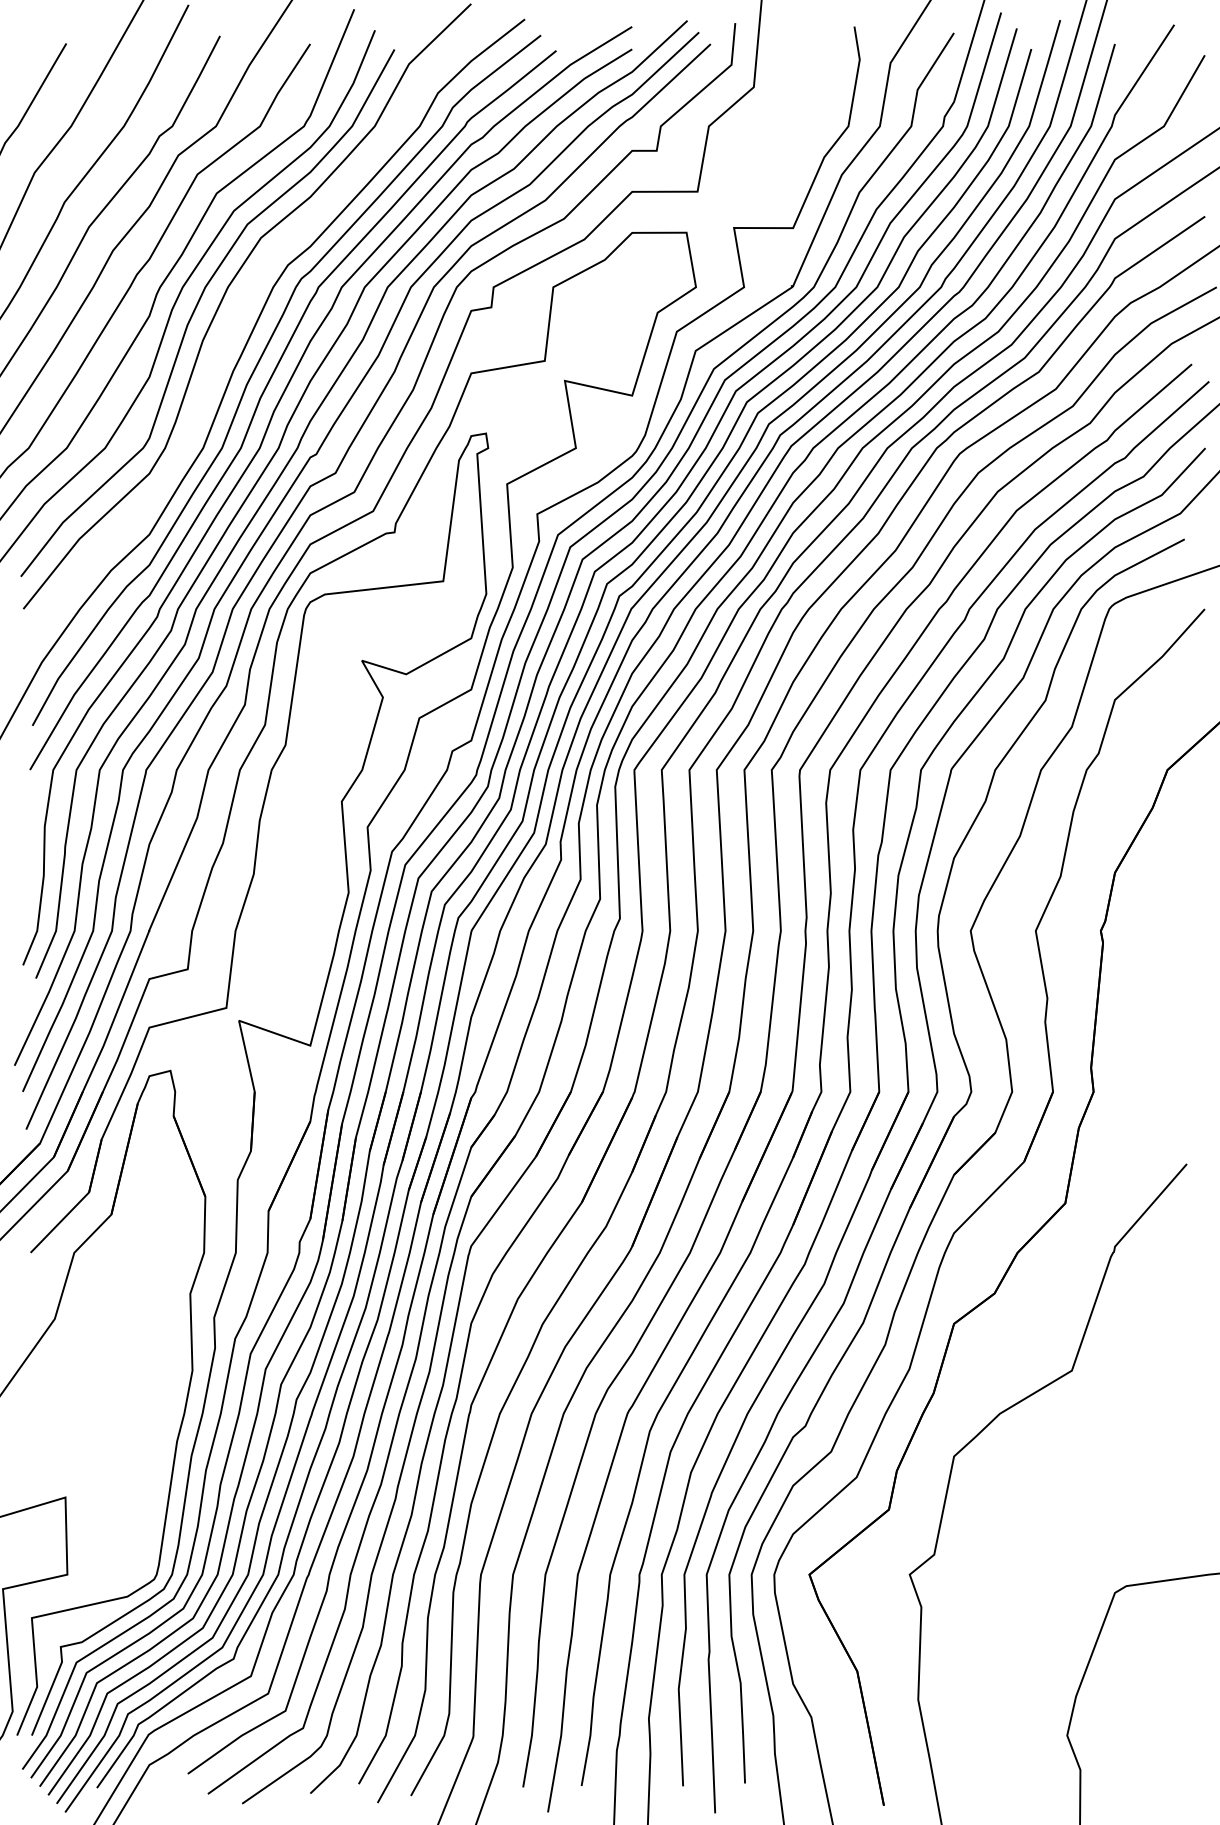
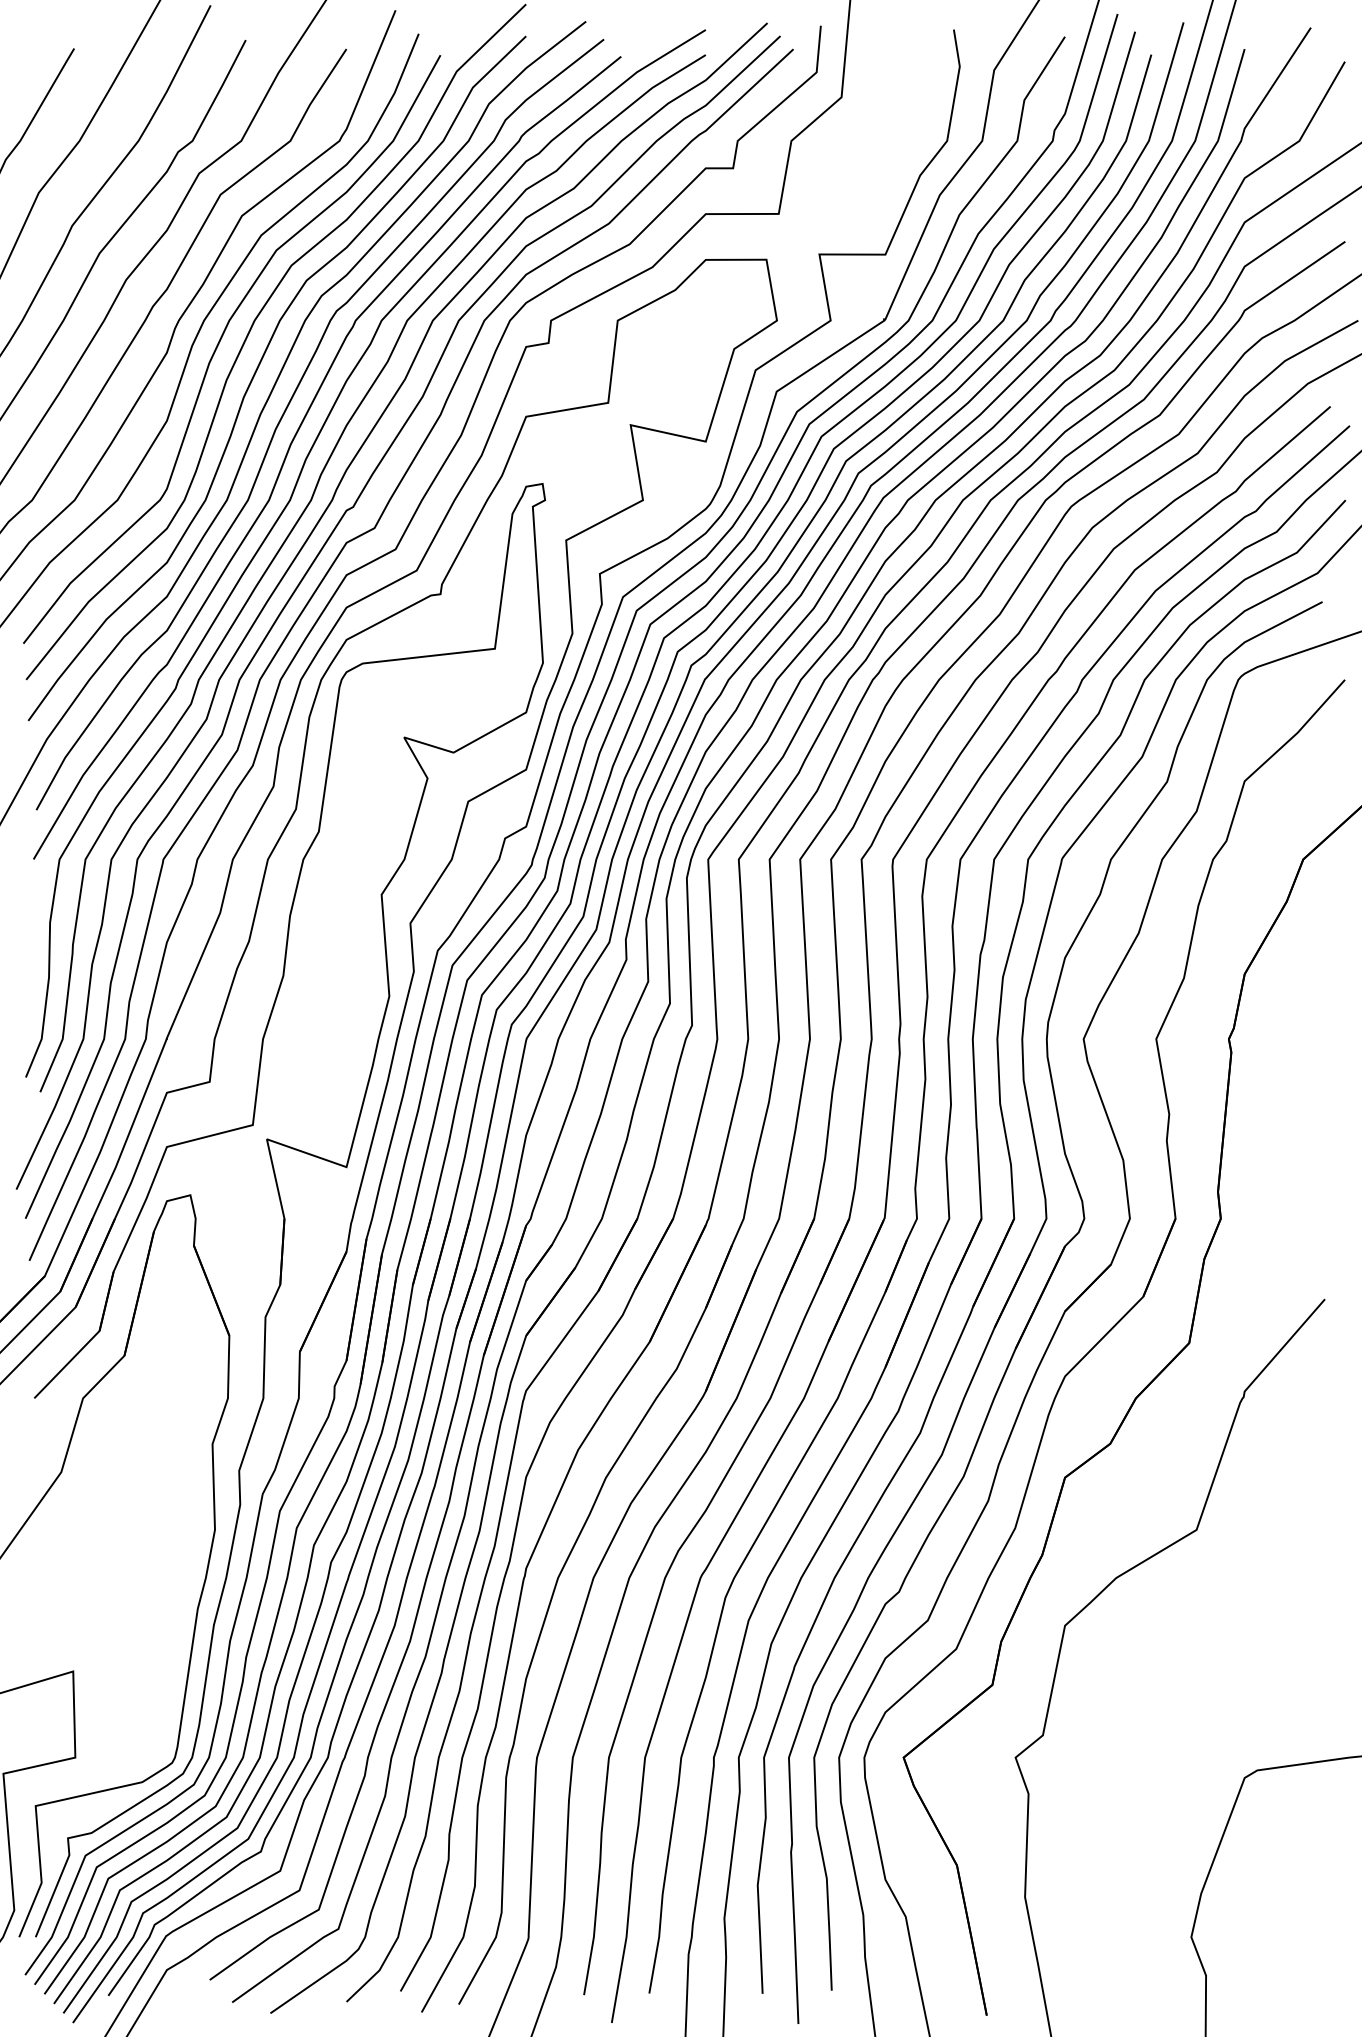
curve: (231, 330) -> (258, 368), added

